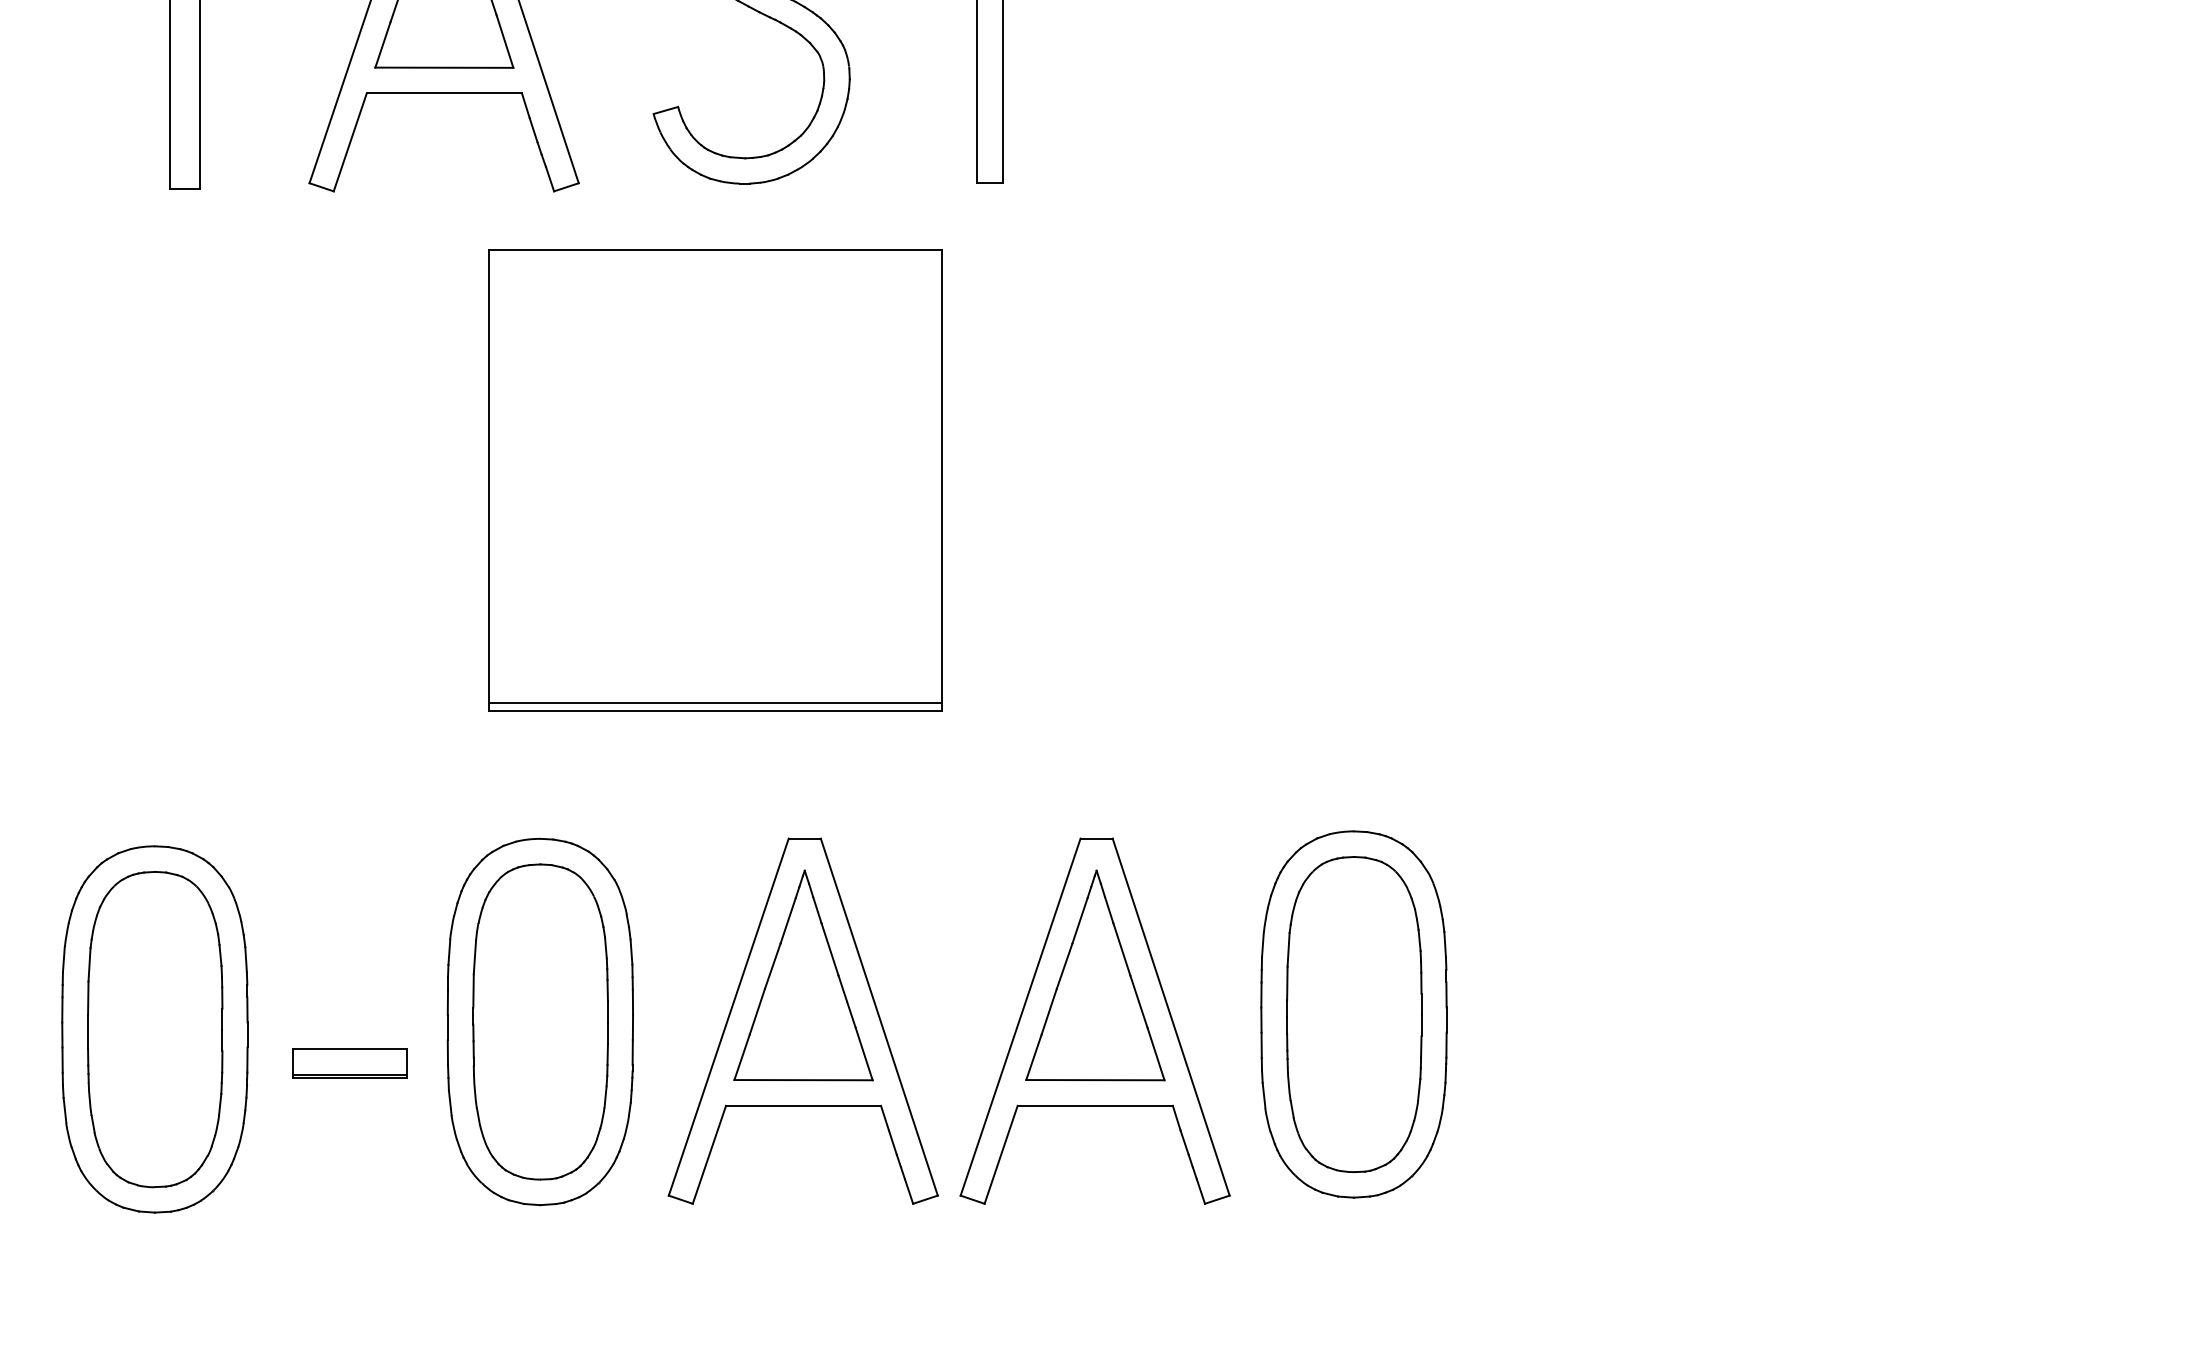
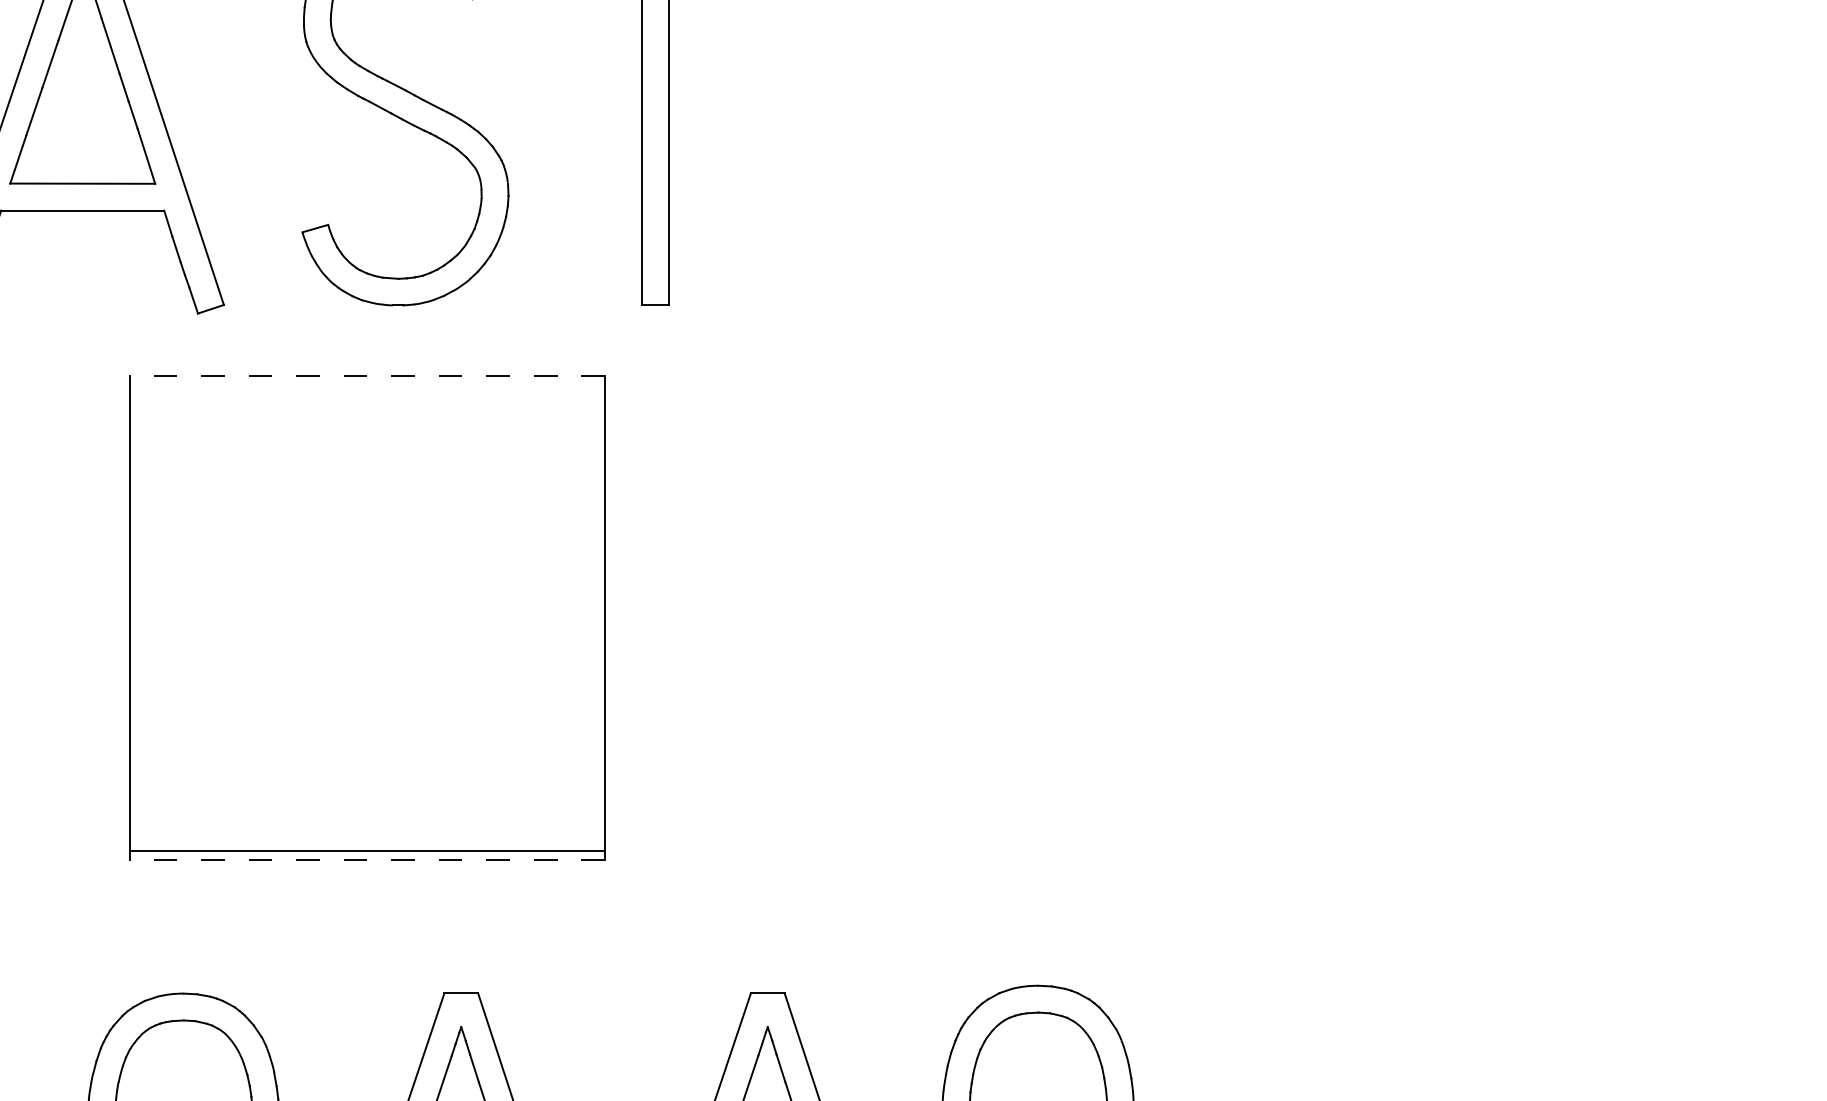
line: (714, 250) -> (366, 375), solid -> dashed
line: (714, 711) -> (366, 859), solid -> dashed

